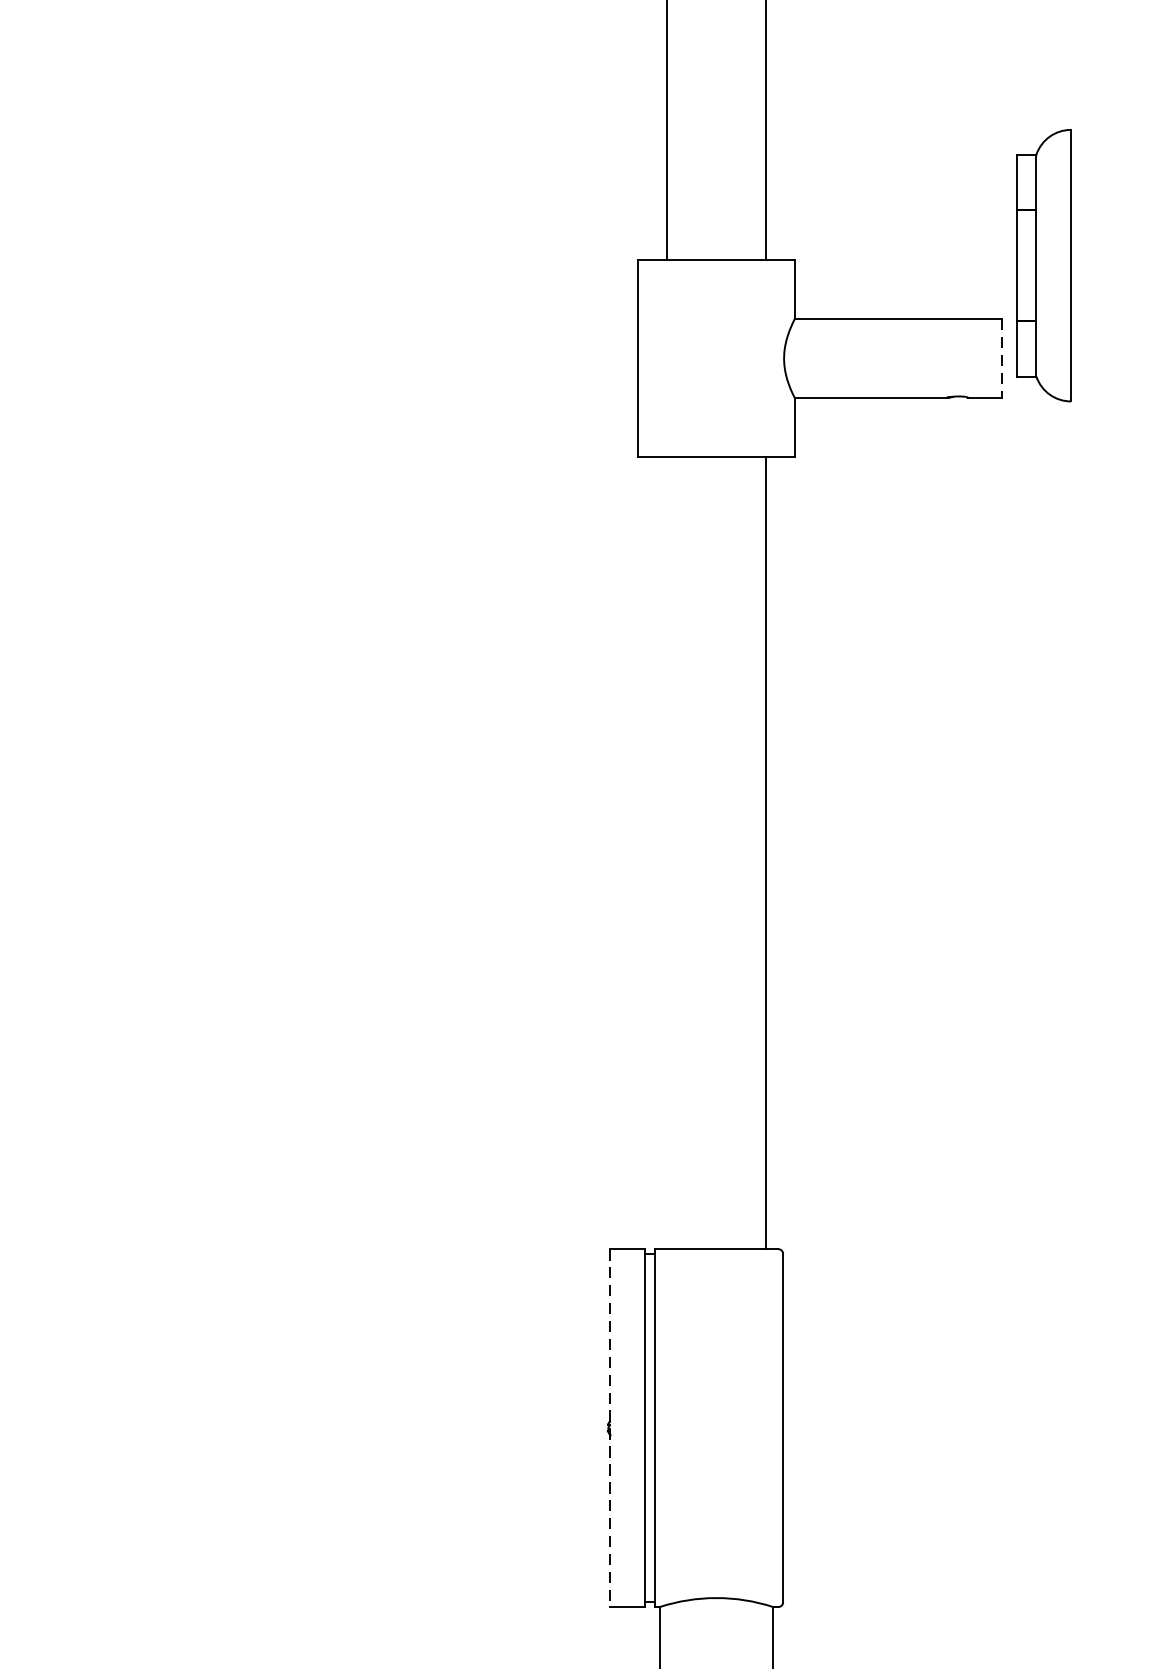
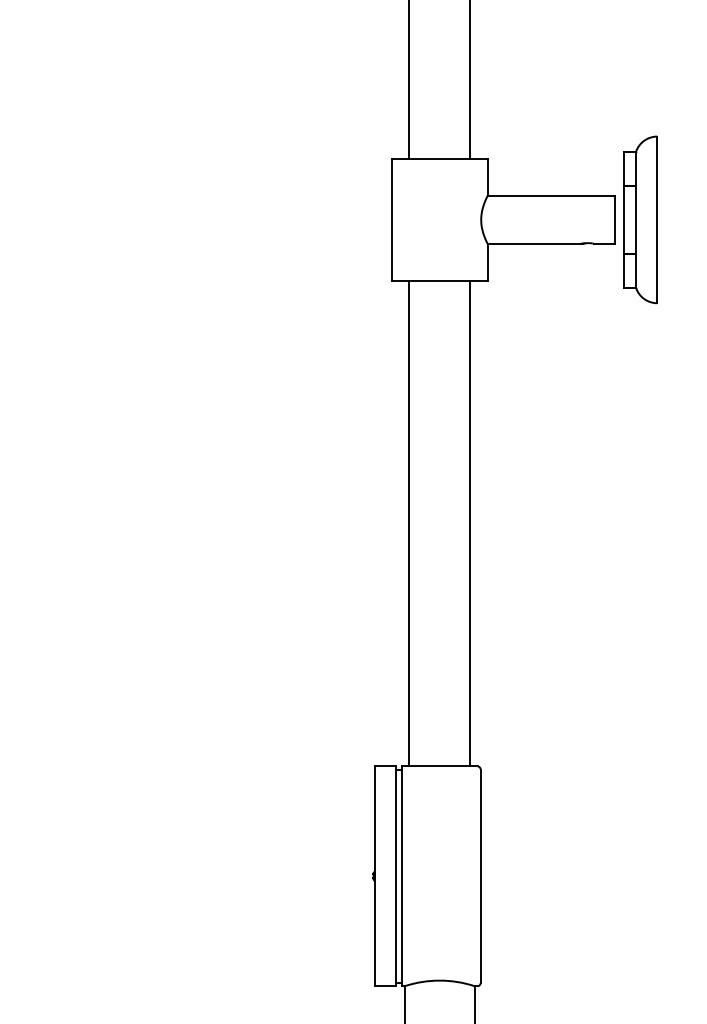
part: (1043, 265) -> (640, 219), moved
line: (1002, 359) -> (615, 220), dashed -> solid
line: (667, 853) -> (409, 523), added
line: (610, 1428) -> (374, 876), dashed -> solid

